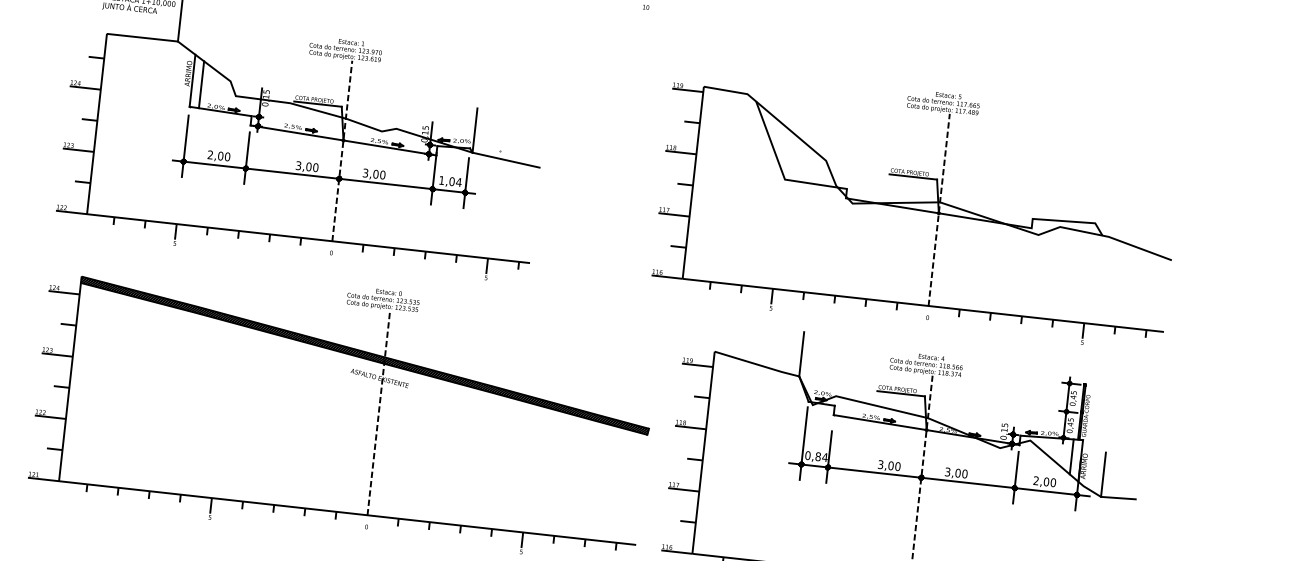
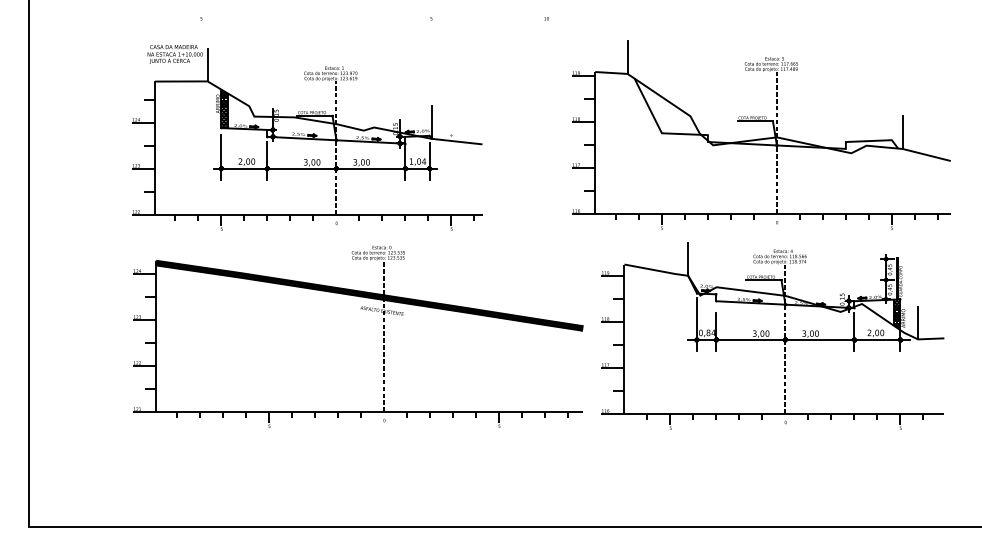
line: (749, 71) -> (627, 57), added
hatch: (196, 82) -> (224, 109), added
line: (1110, 214) -> (902, 132), added
hatch: (1075, 459) -> (896, 314), added

